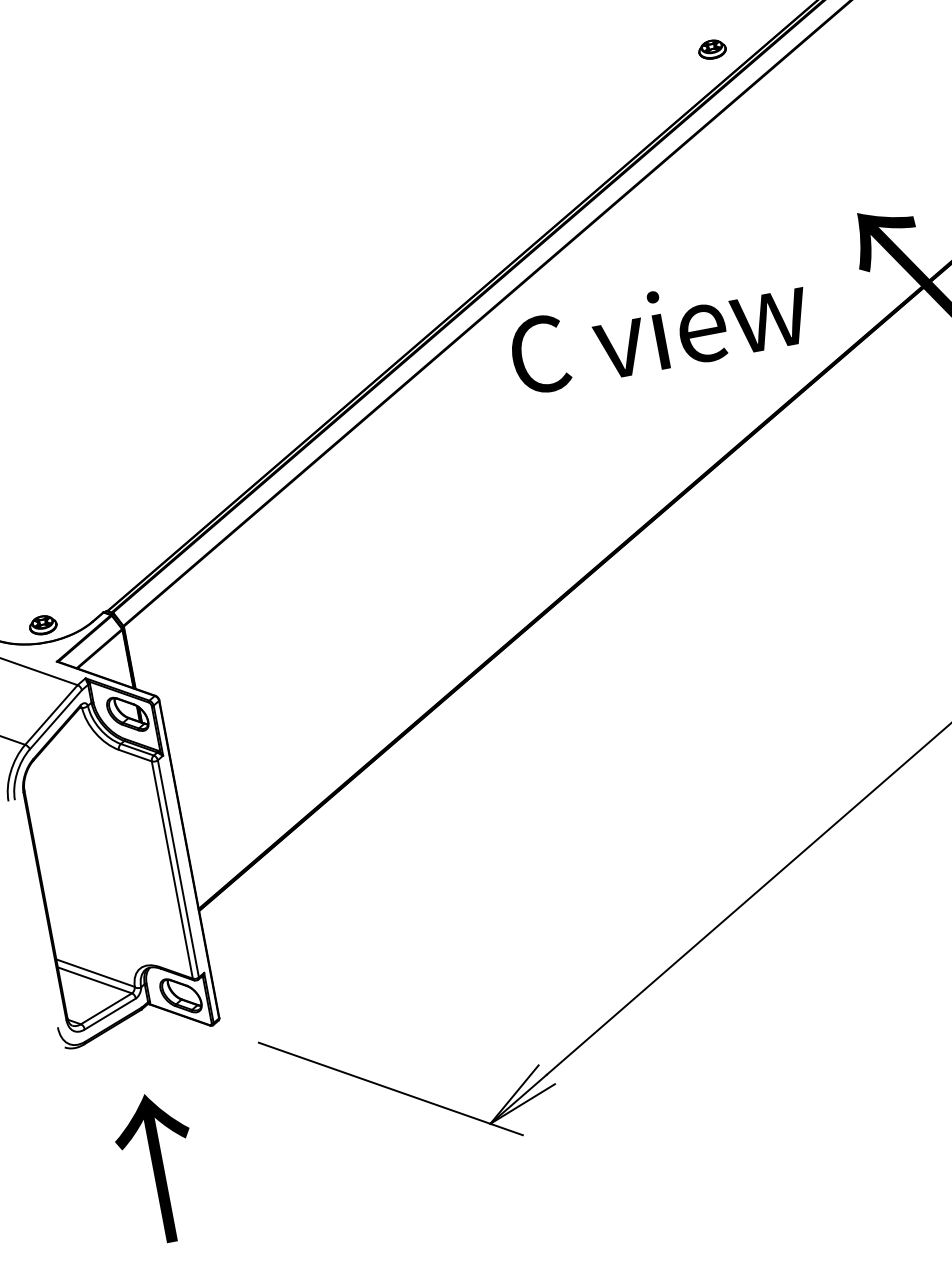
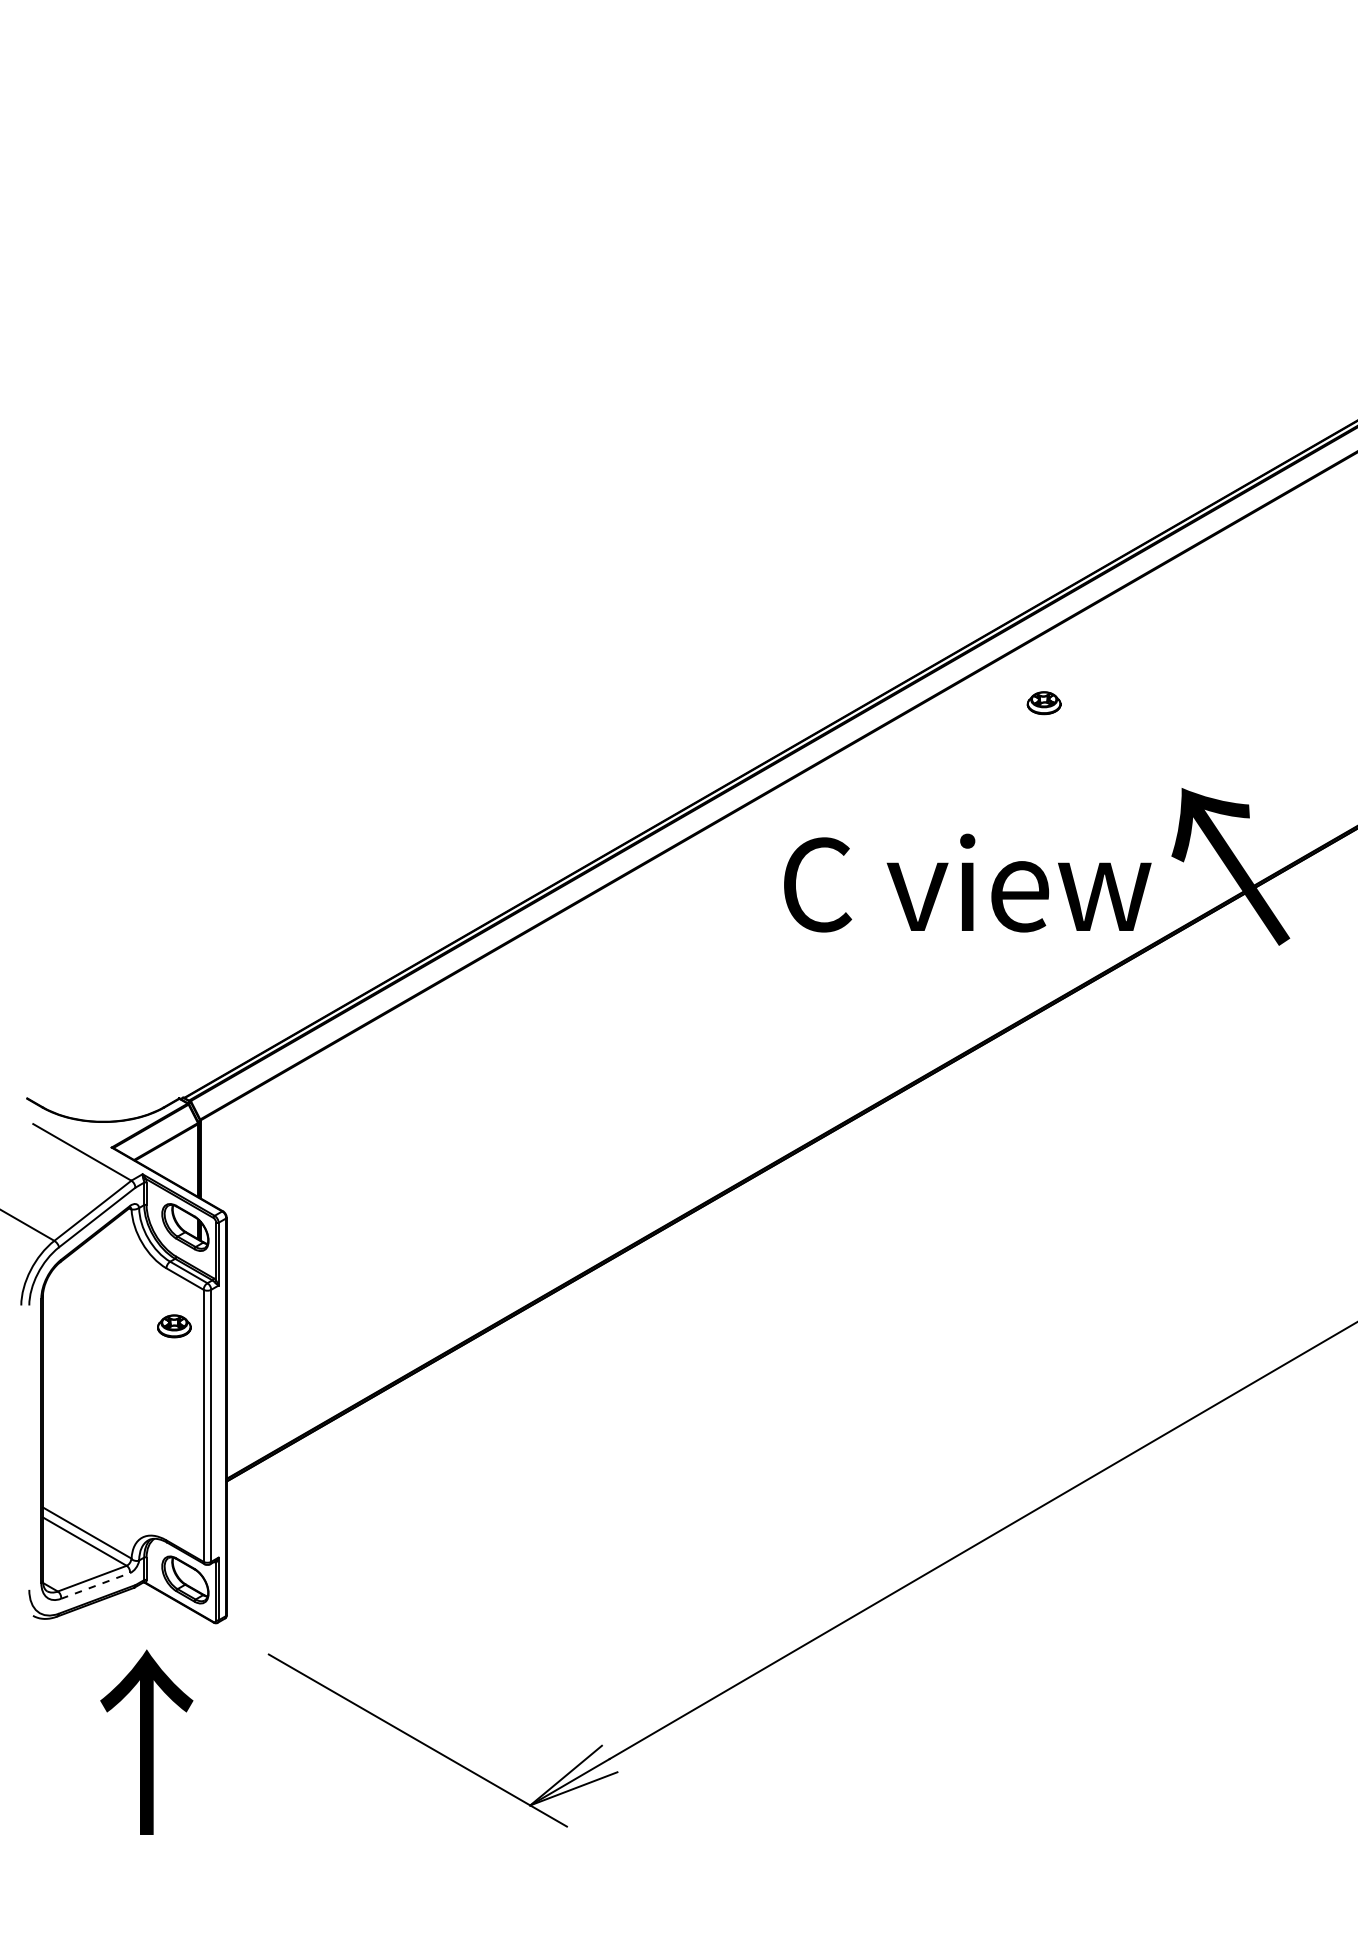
part: (711, 49) -> (1043, 703), moved
text: (659, 330) -> (967, 882), moved
part: (43, 625) -> (174, 1326), moved
line: (110, 1013) -> (95, 1585), solid -> dashed
text: (158, 1167) -> (146, 1741), moved

